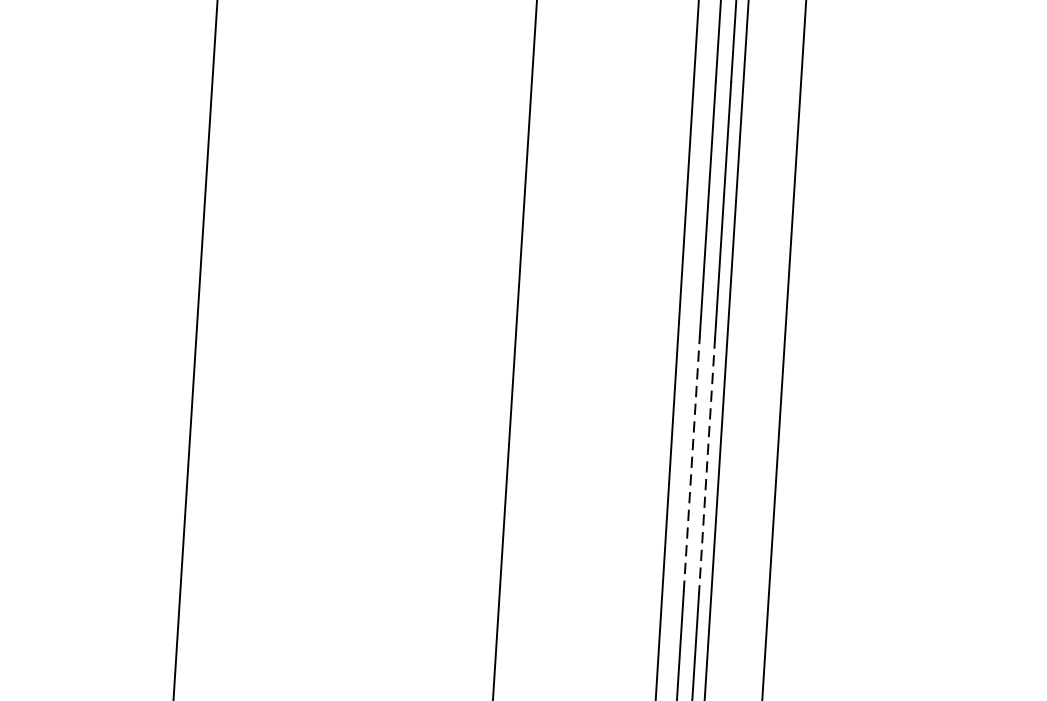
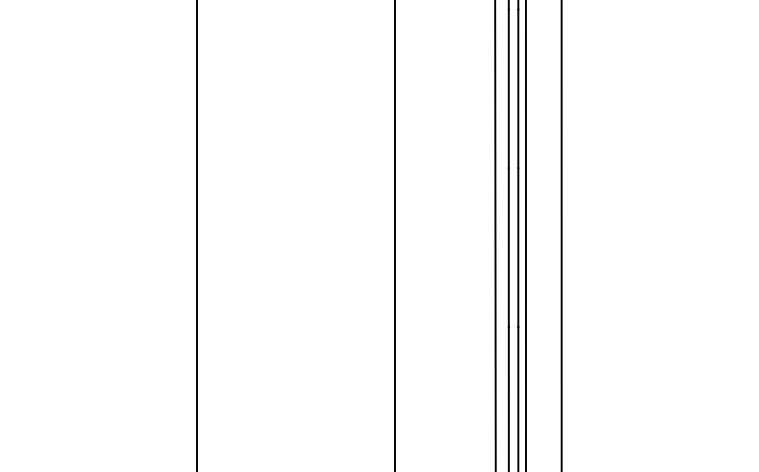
line: (691, 463) -> (508, 247), dashed -> solid
line: (707, 466) -> (518, 248), dashed -> solid

